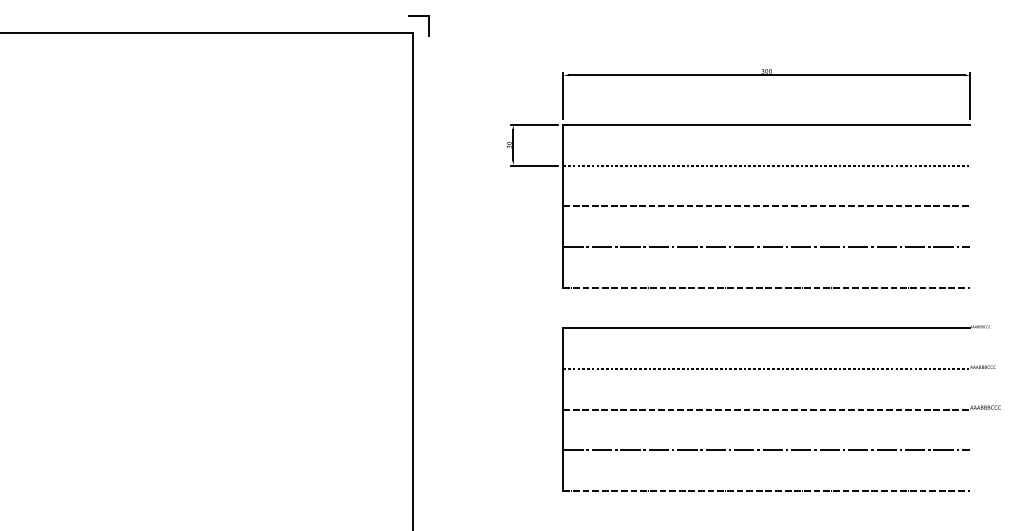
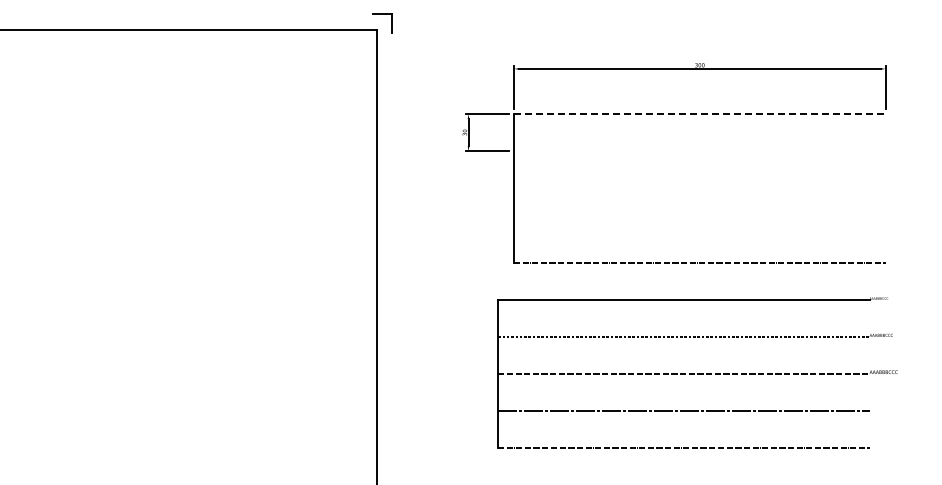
line: (766, 125) -> (699, 114), solid -> dashed
line: (766, 165) -> (699, 151), removed
line: (766, 206) -> (699, 188), removed
line: (766, 246) -> (699, 225), removed
part: (781, 407) -> (697, 372), moved

